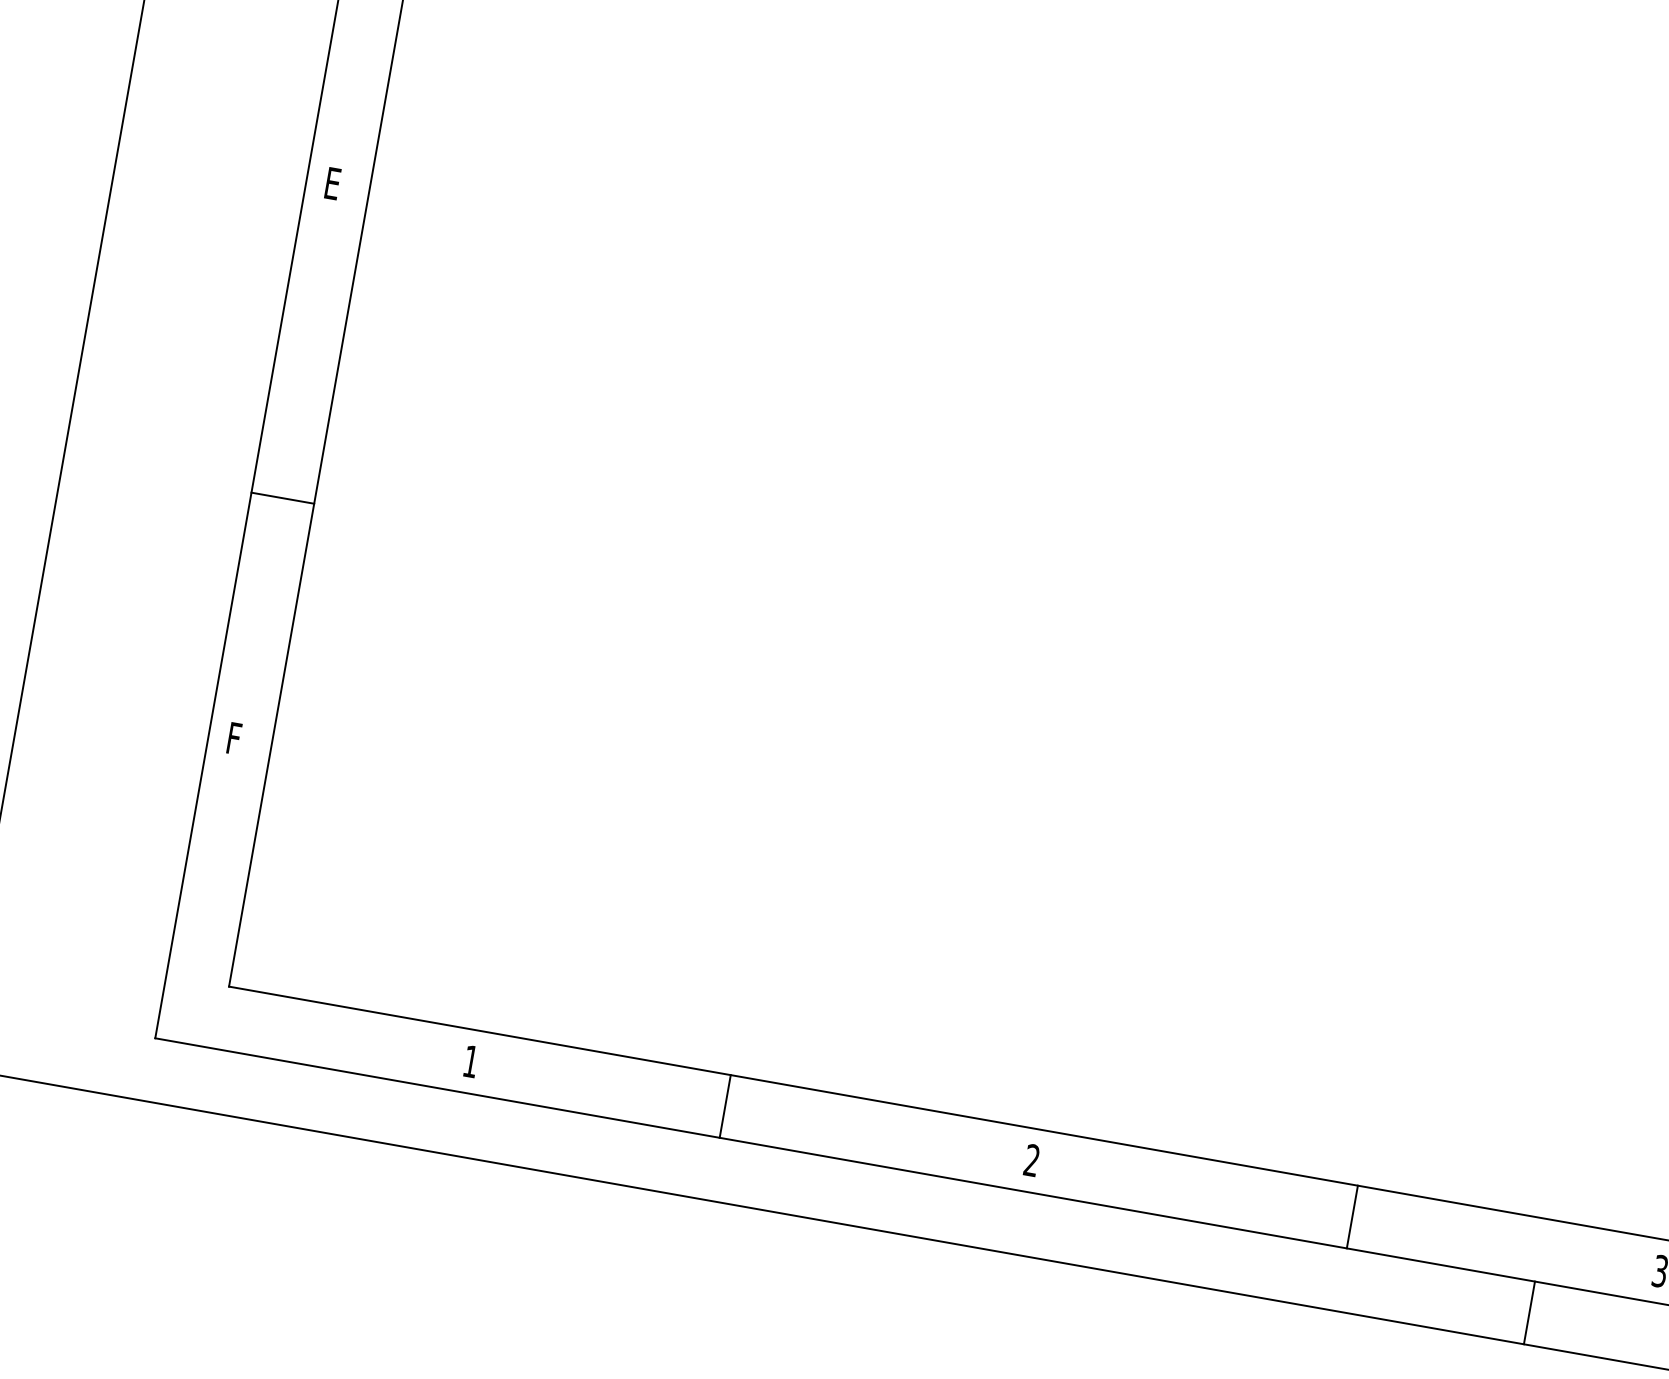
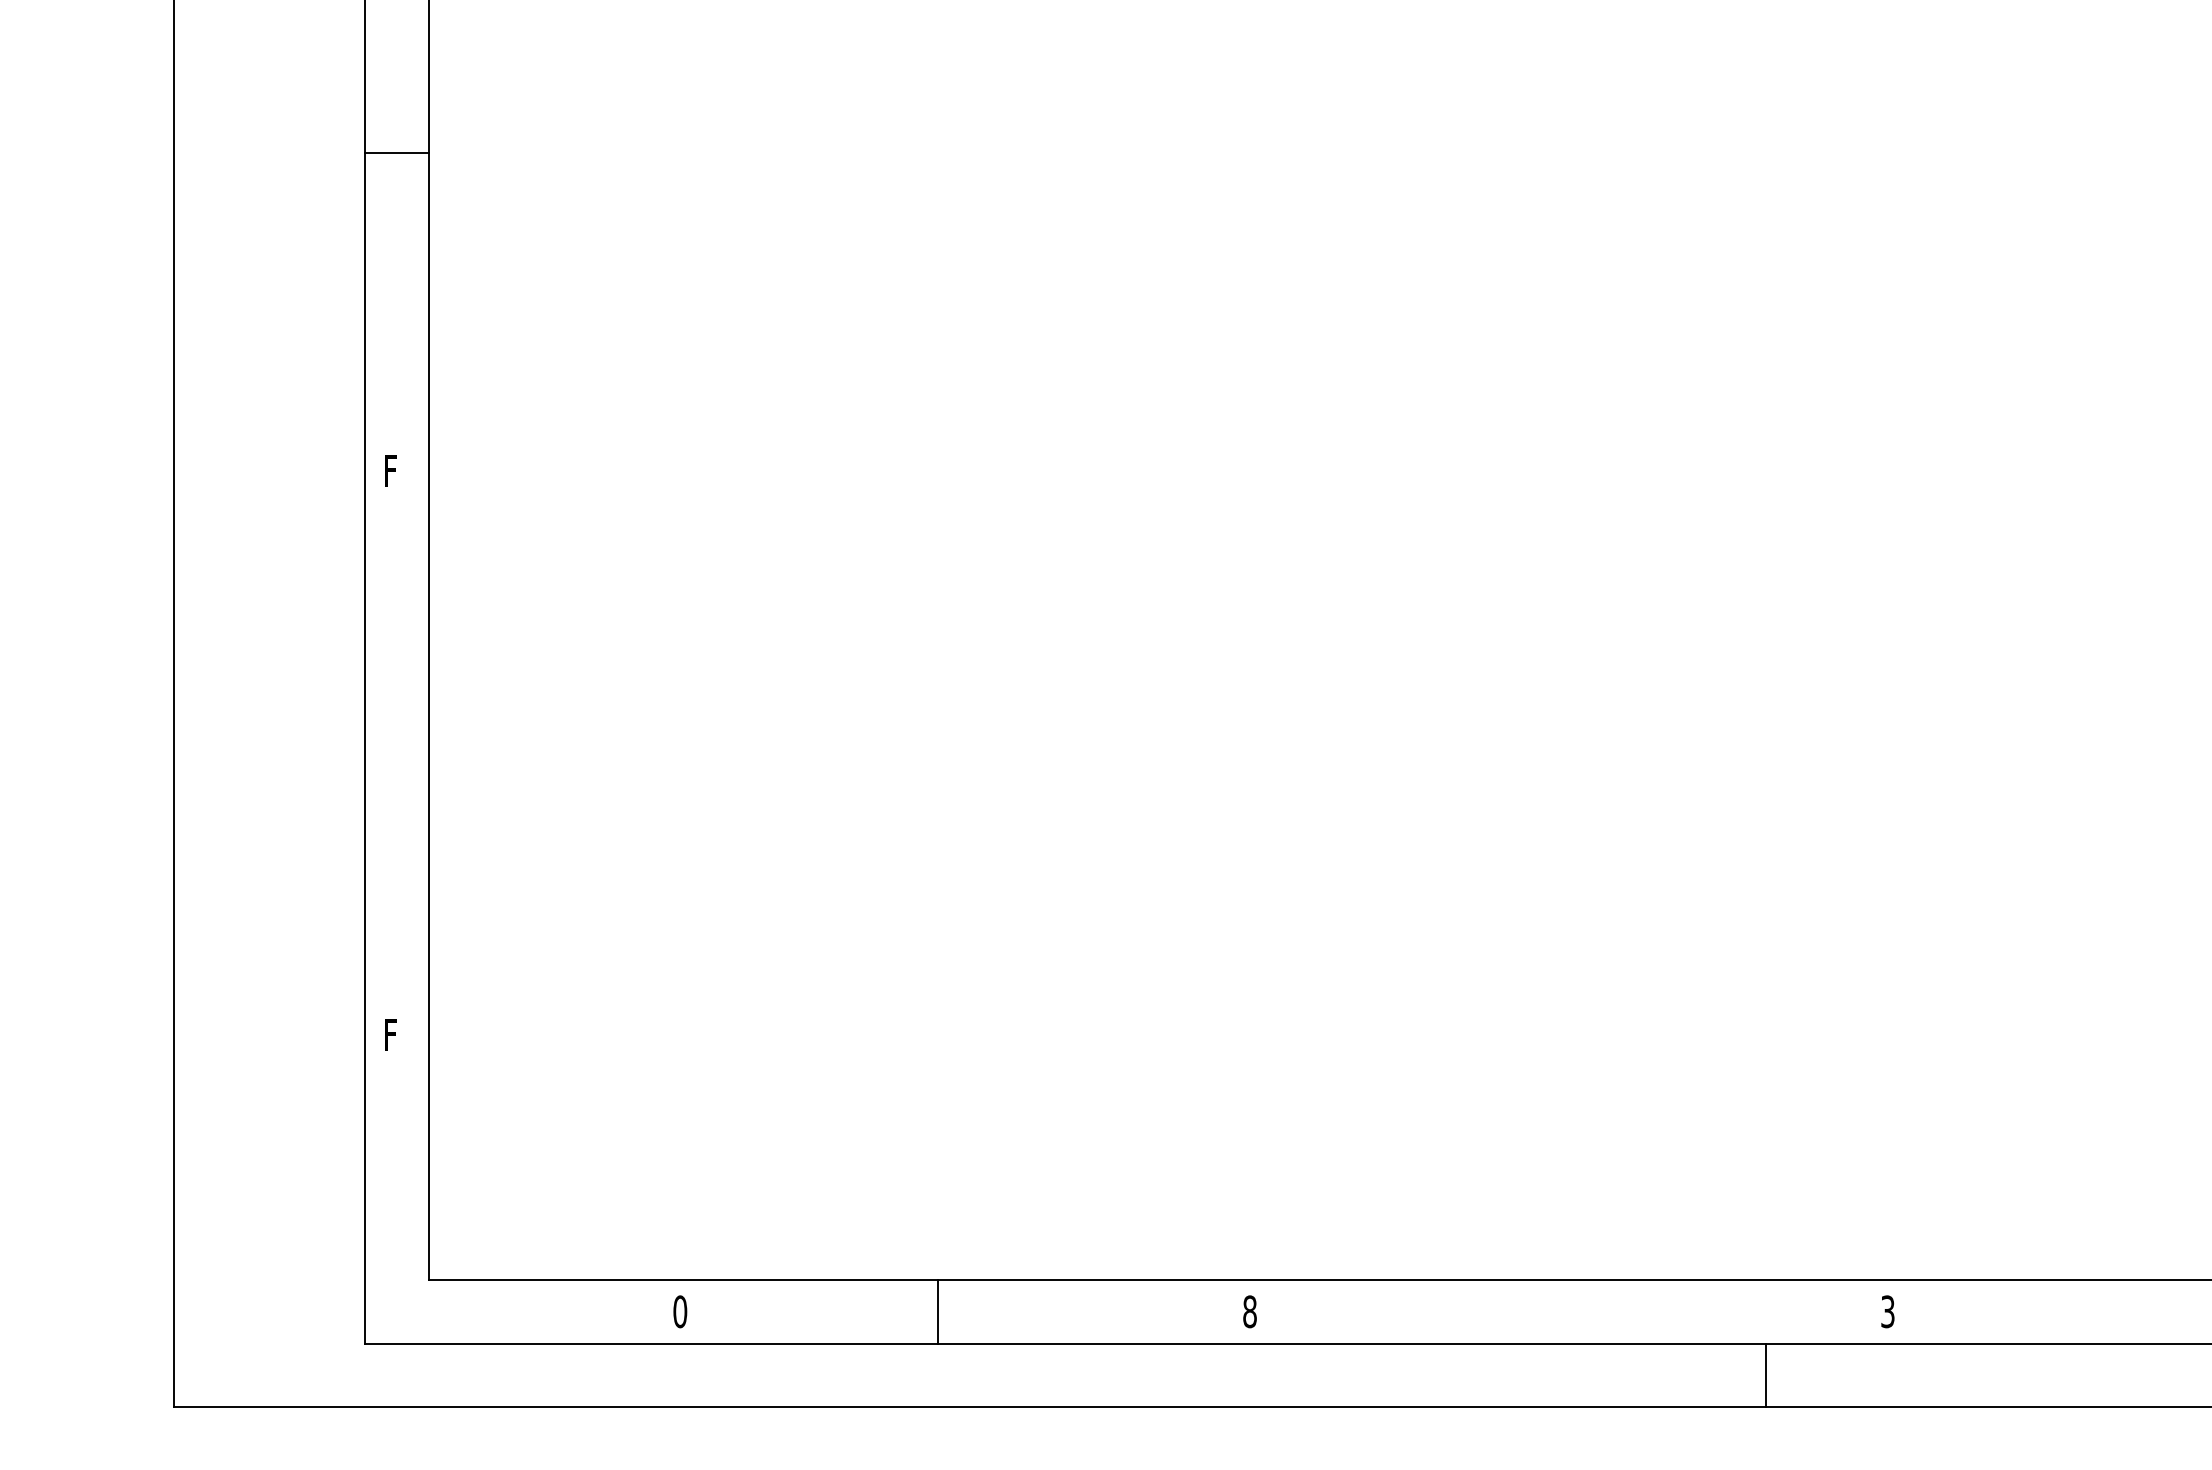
text: (333, 183) -> (392, 470), E -> F
line: (283, 498) -> (397, 789), removed
text: (471, 1061) -> (680, 1311), 1 -> 0
text: (1031, 1160) -> (1249, 1311), 2 -> 8
line: (1352, 1216) -> (1575, 1311), removed

